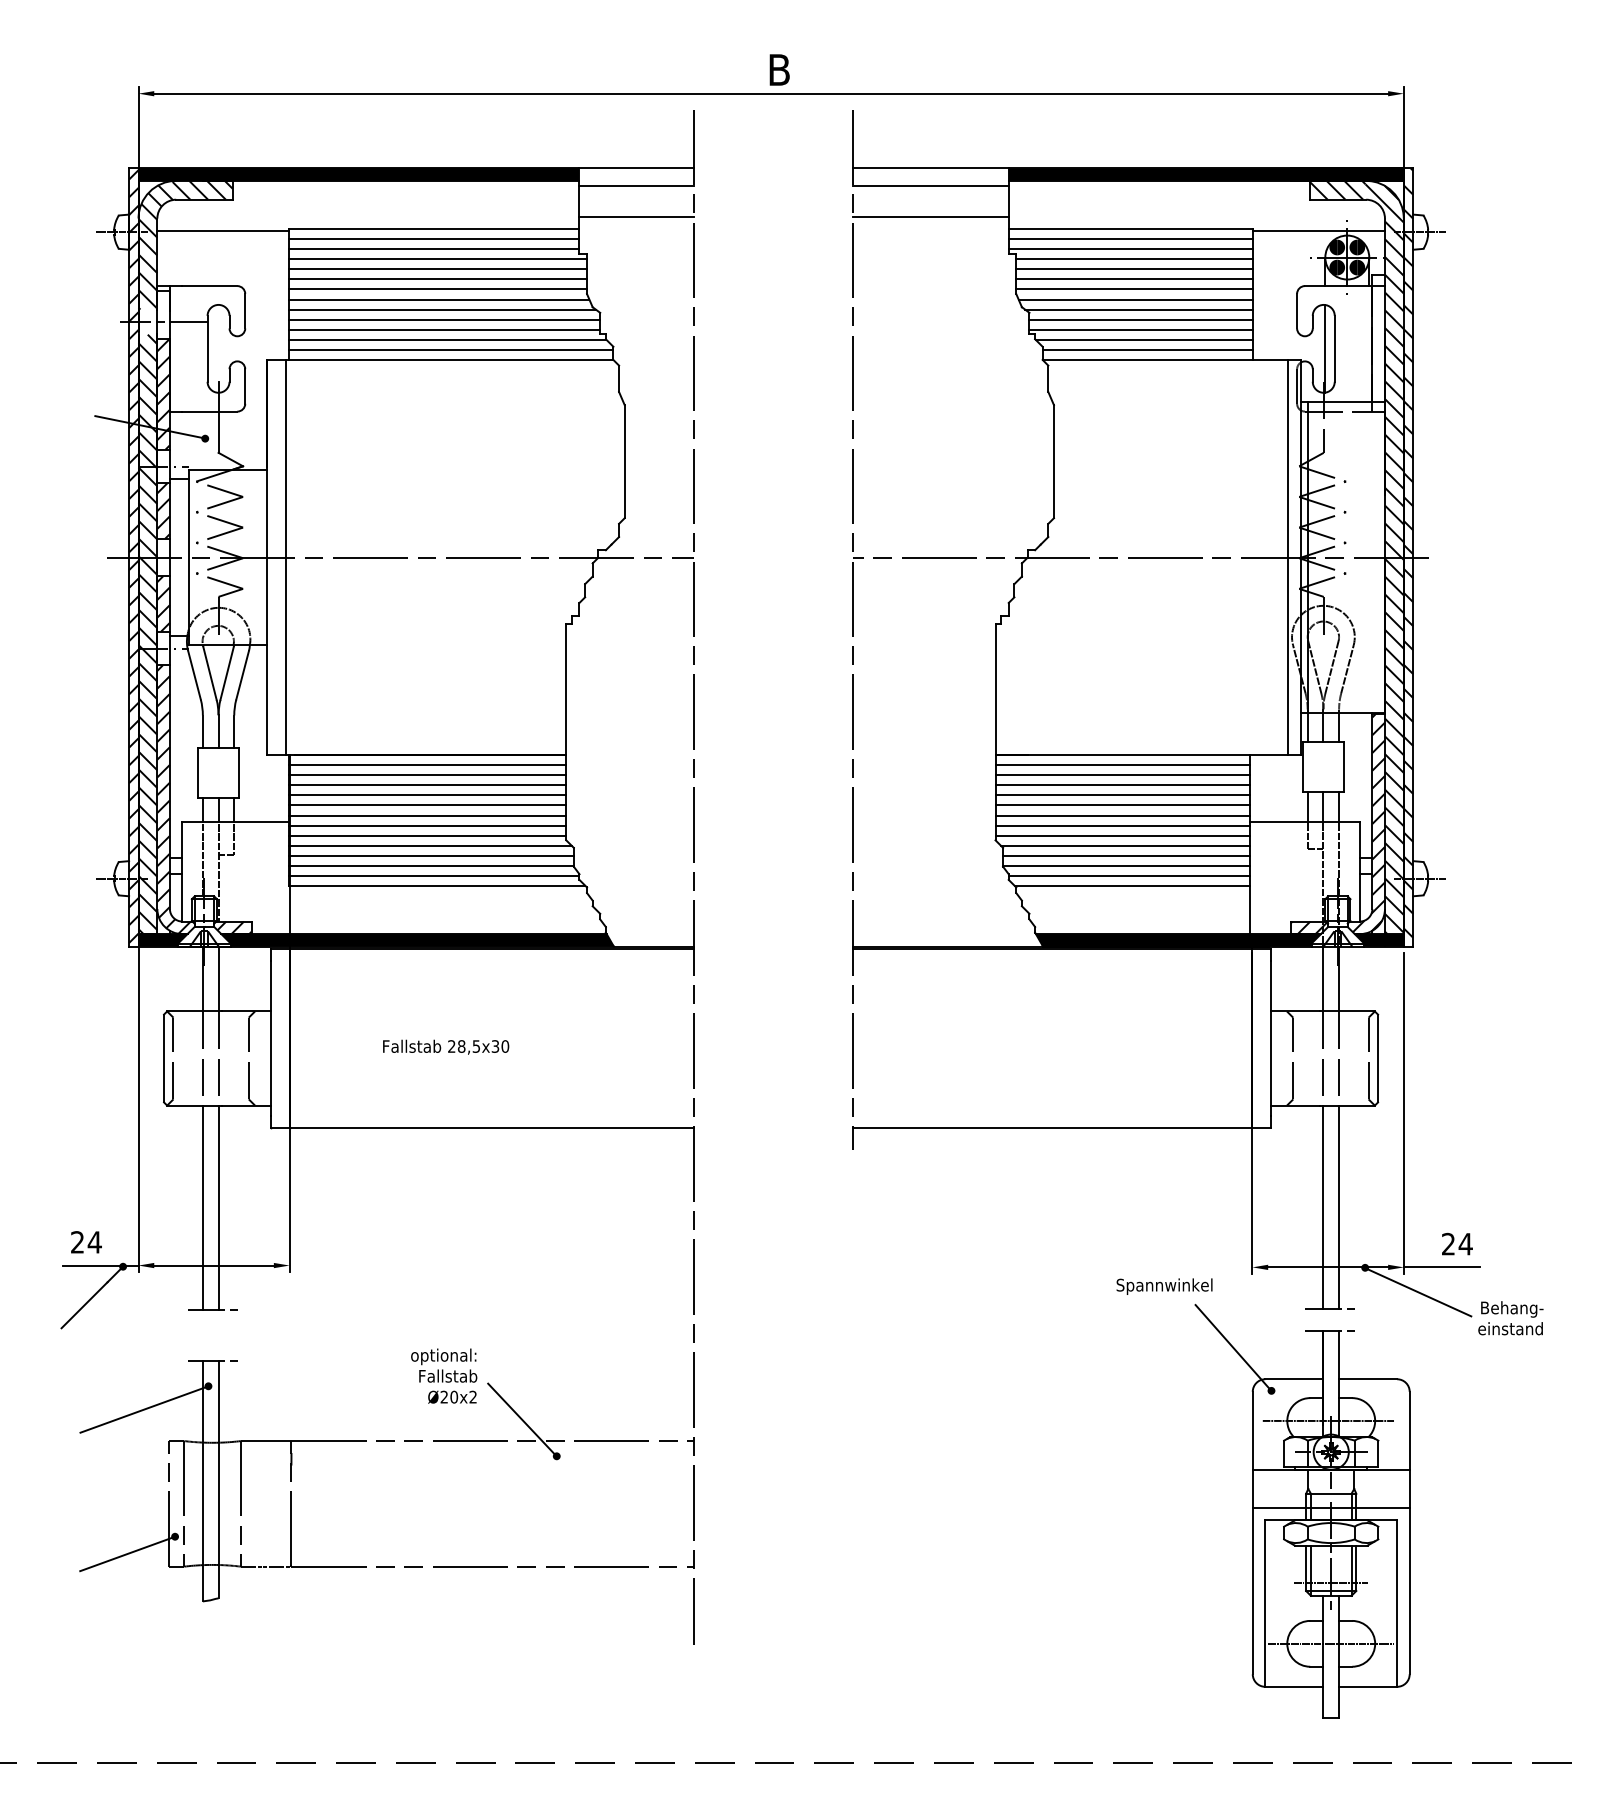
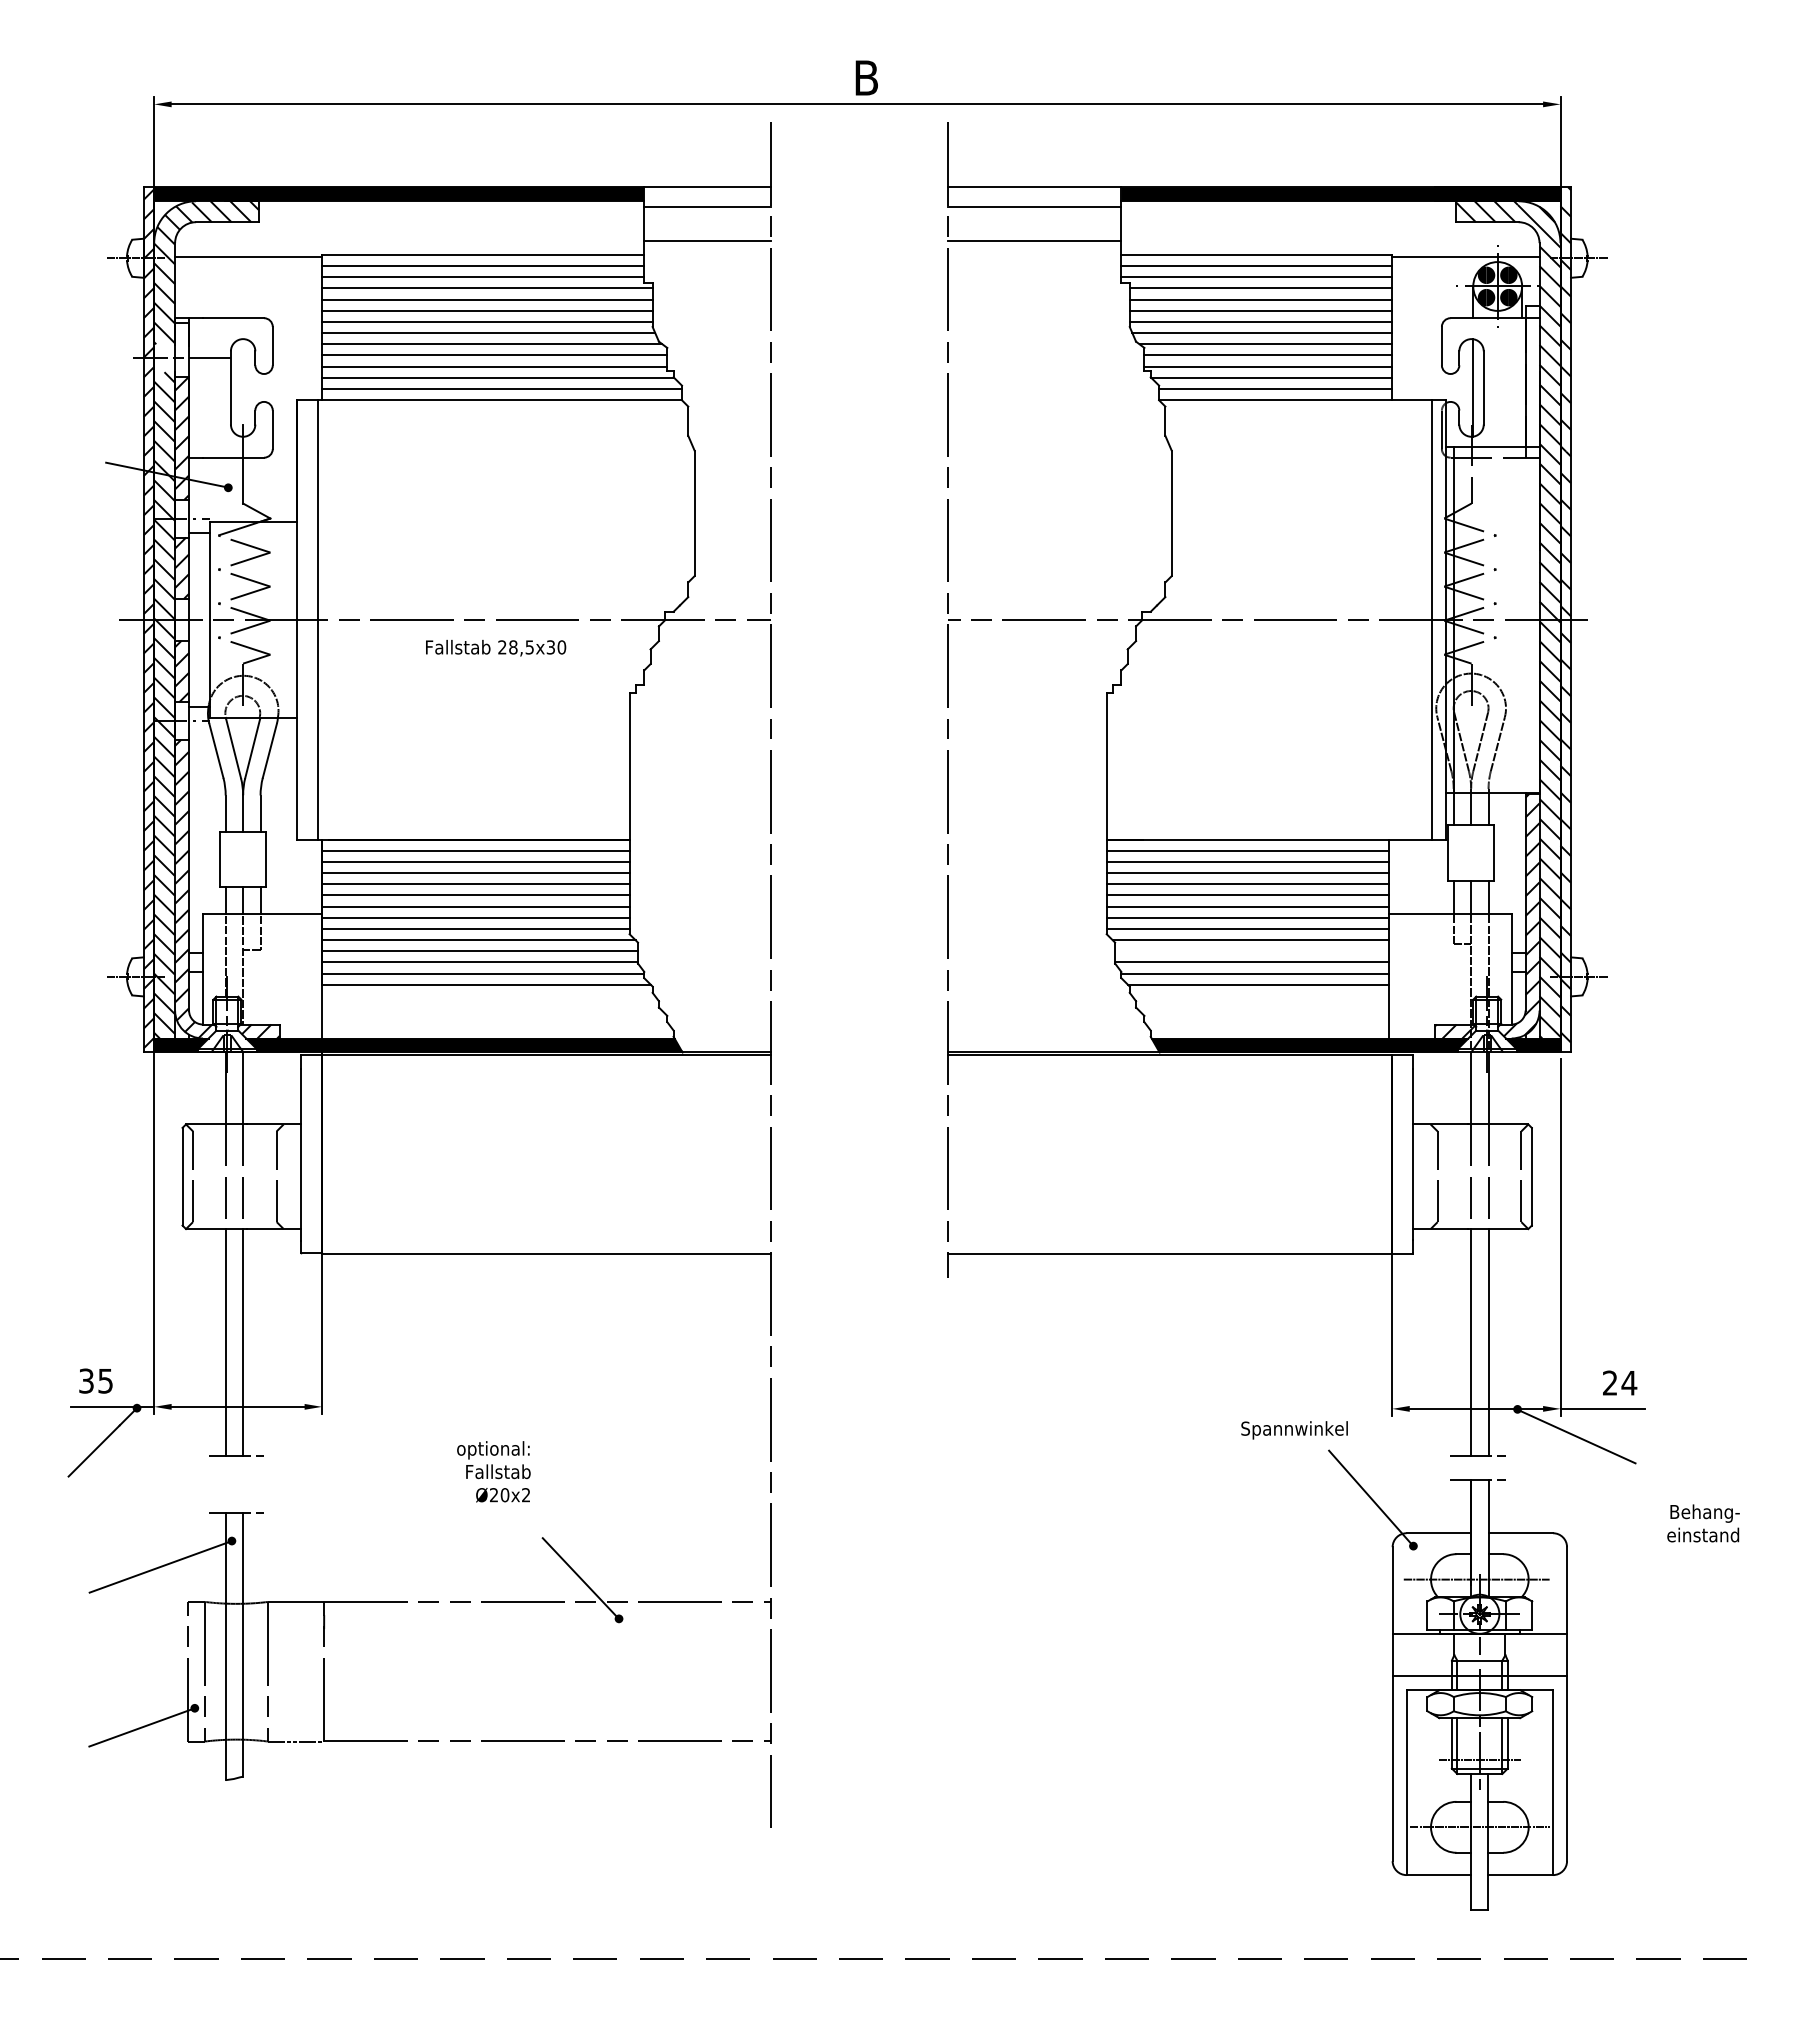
line: (1126, 855) -> (1252, 951), removed
text: (446, 1047) -> (496, 648), moved
text: (86, 1241) -> (96, 1380), 24 -> 35
text: (1510, 1318) -> (1703, 1523), moved
text: (443, 1375) -> (493, 1471), moved

